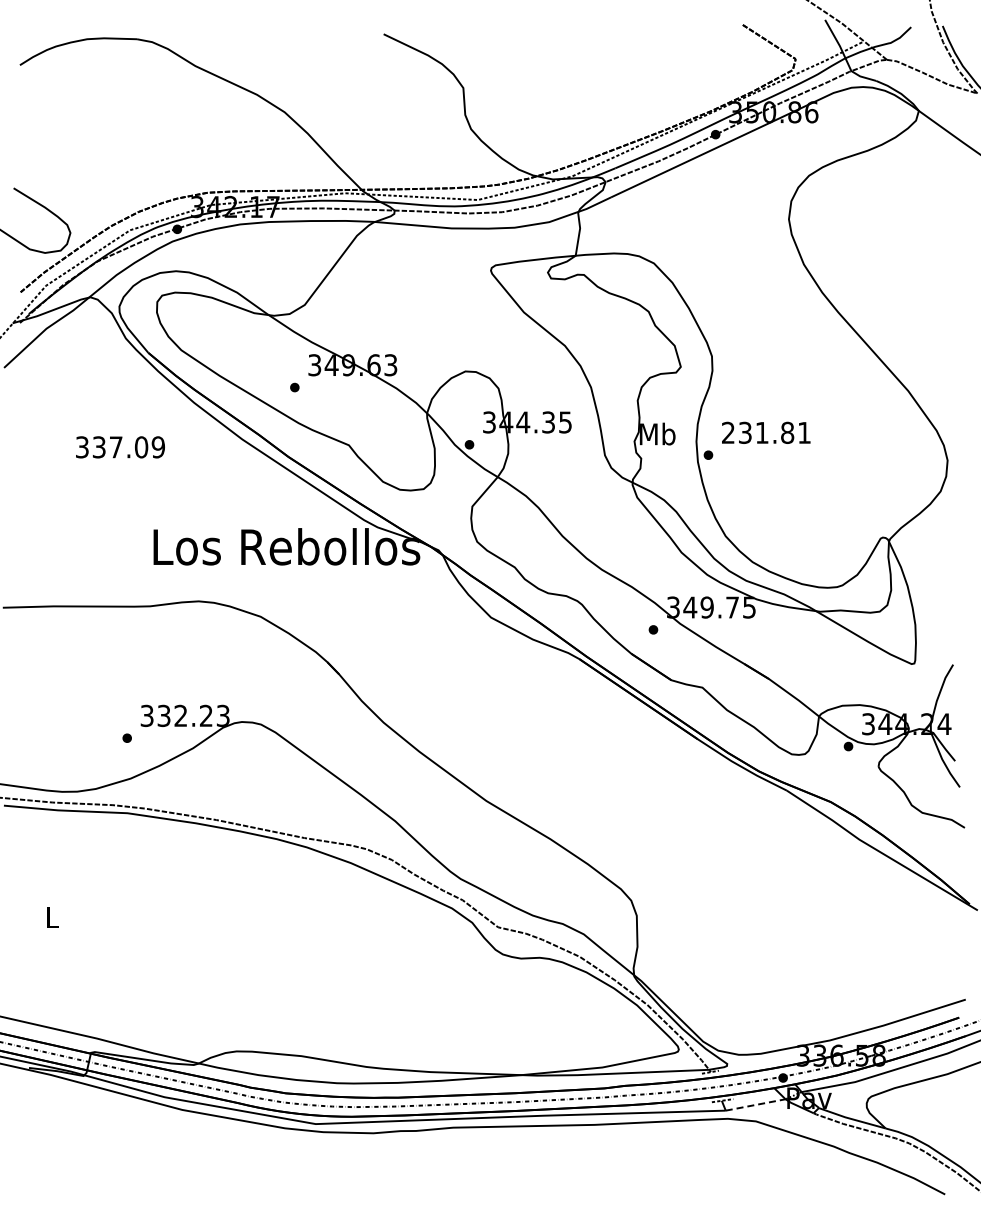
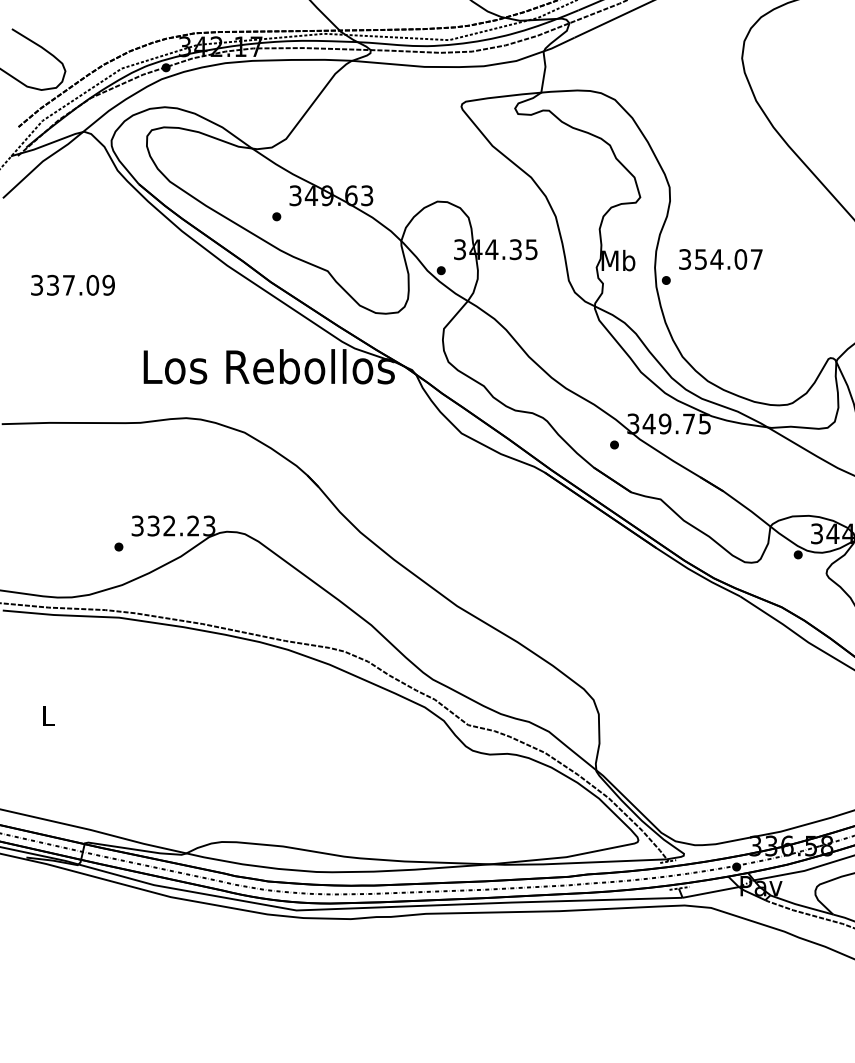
text: (766, 432) -> (720, 259), 231.81 -> 354.07
text: (120, 447) -> (73, 285), moved
line: (756, 1104) -> (711, 892), dashed -> solid

